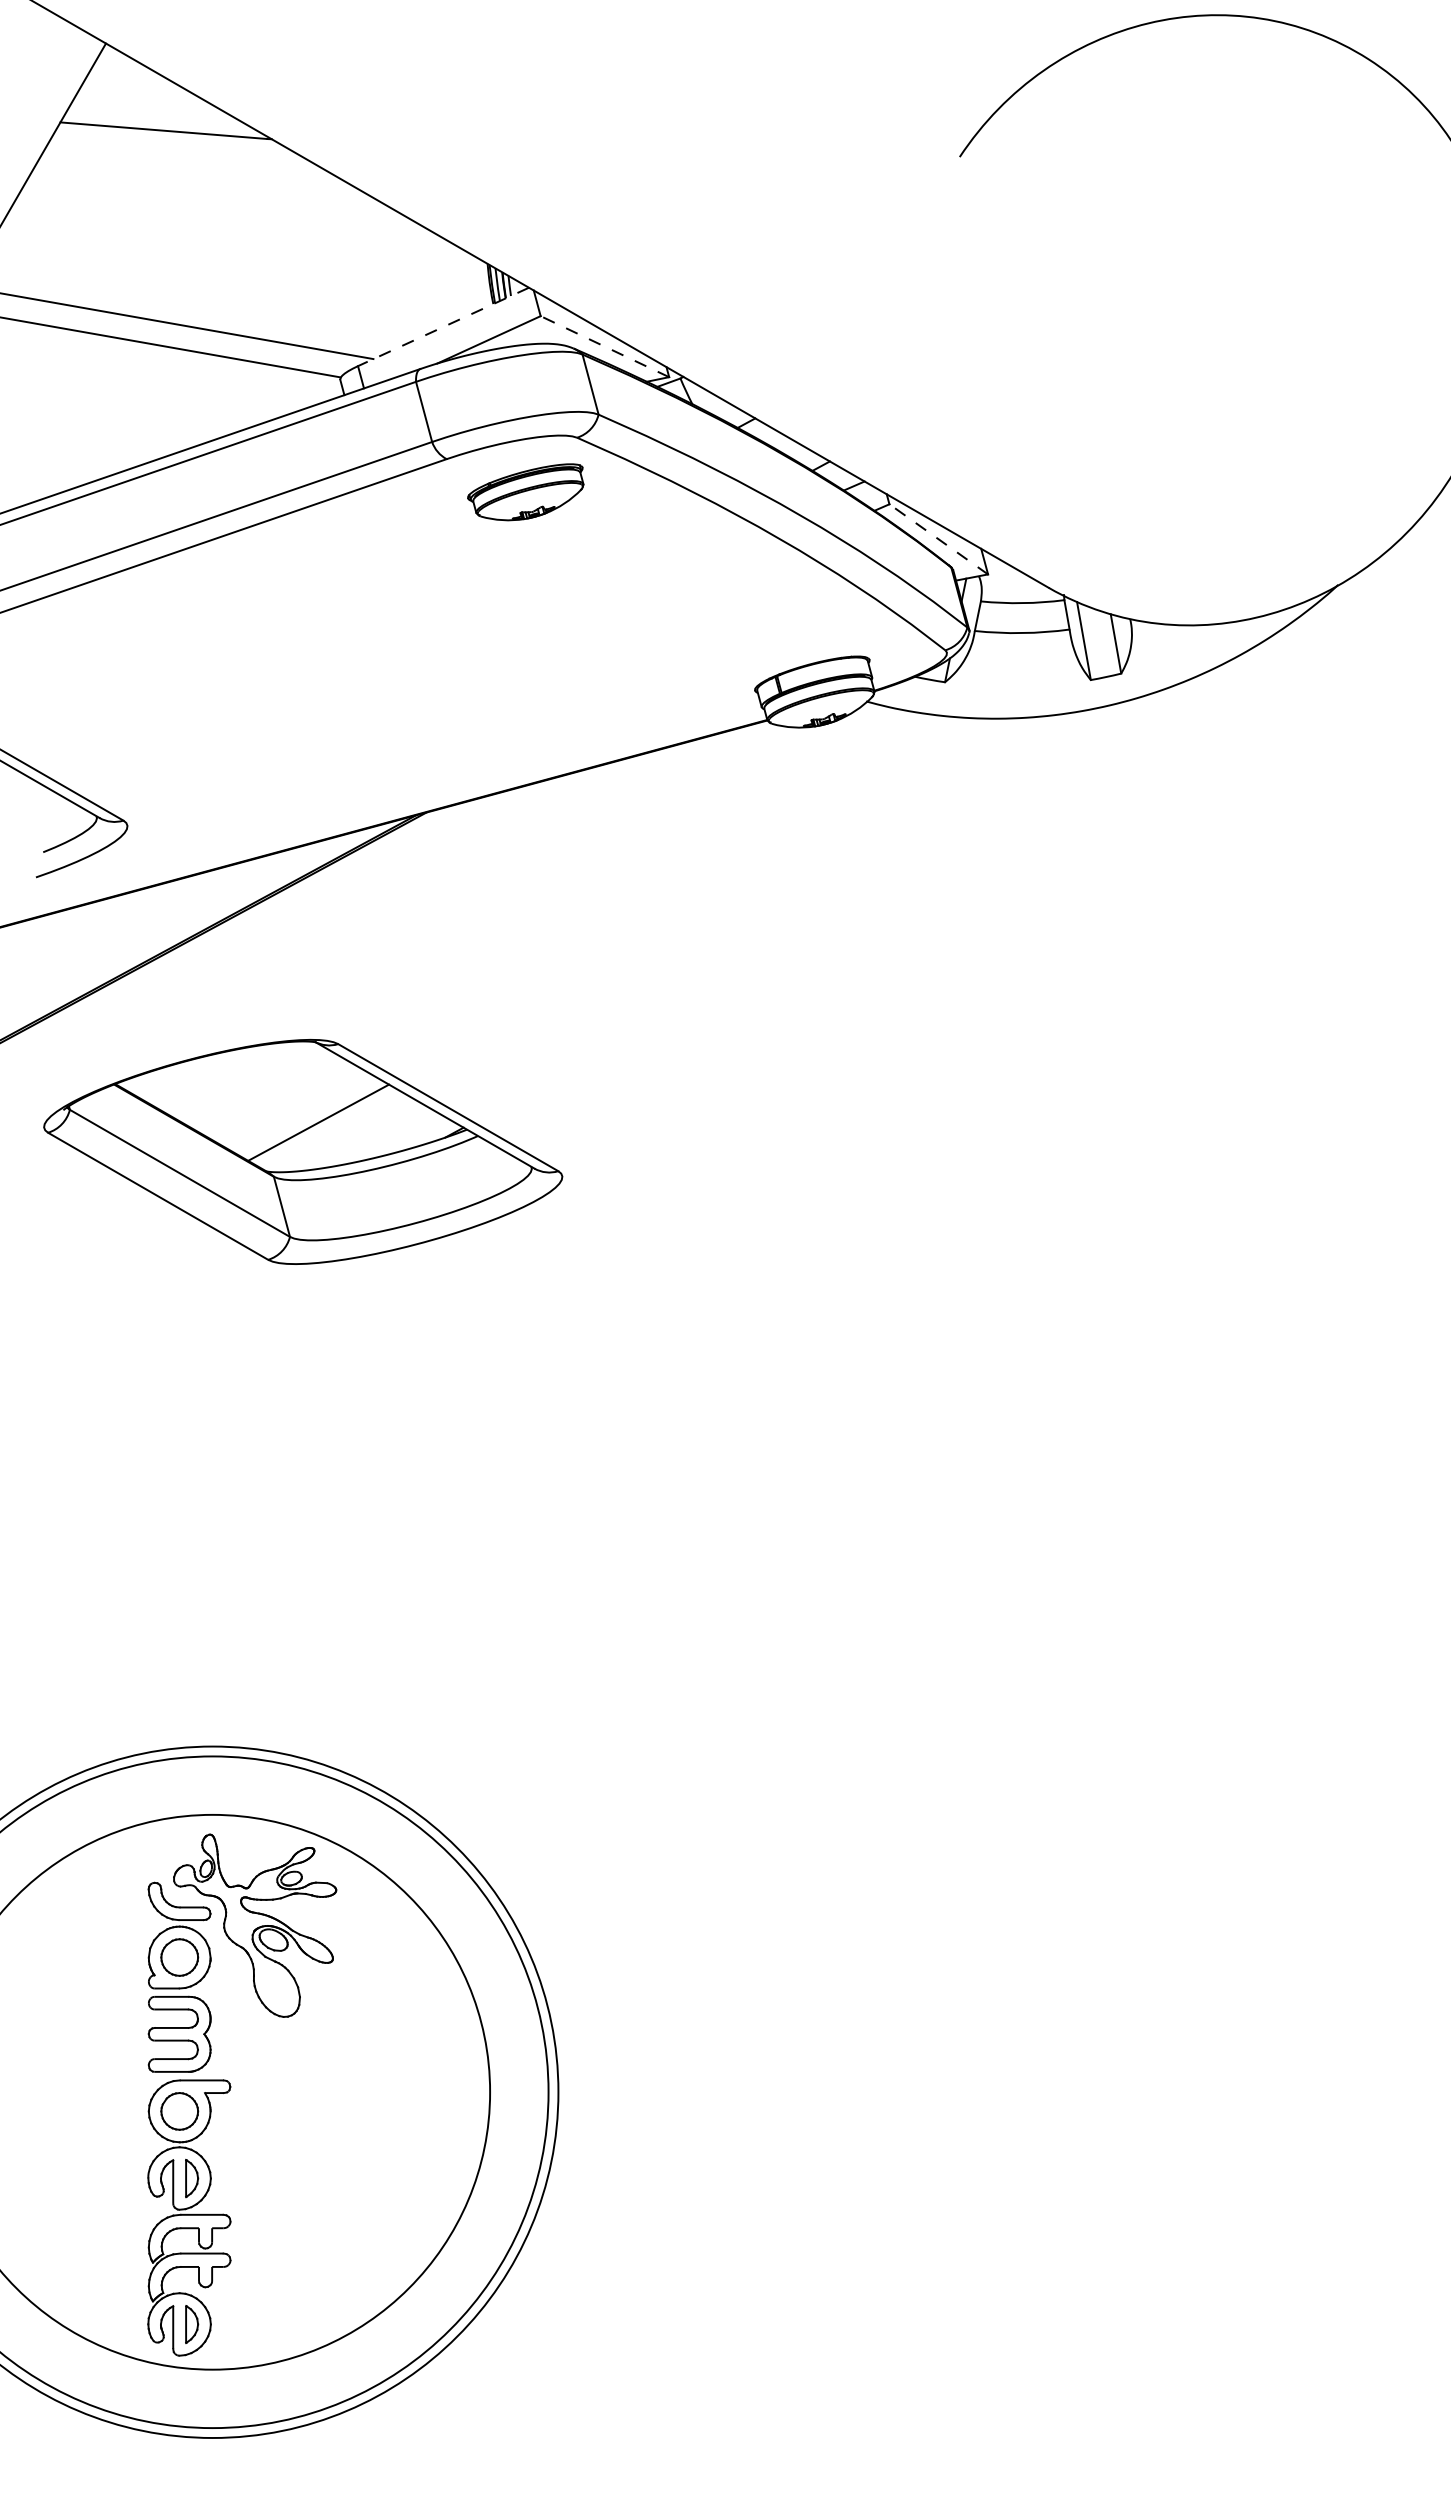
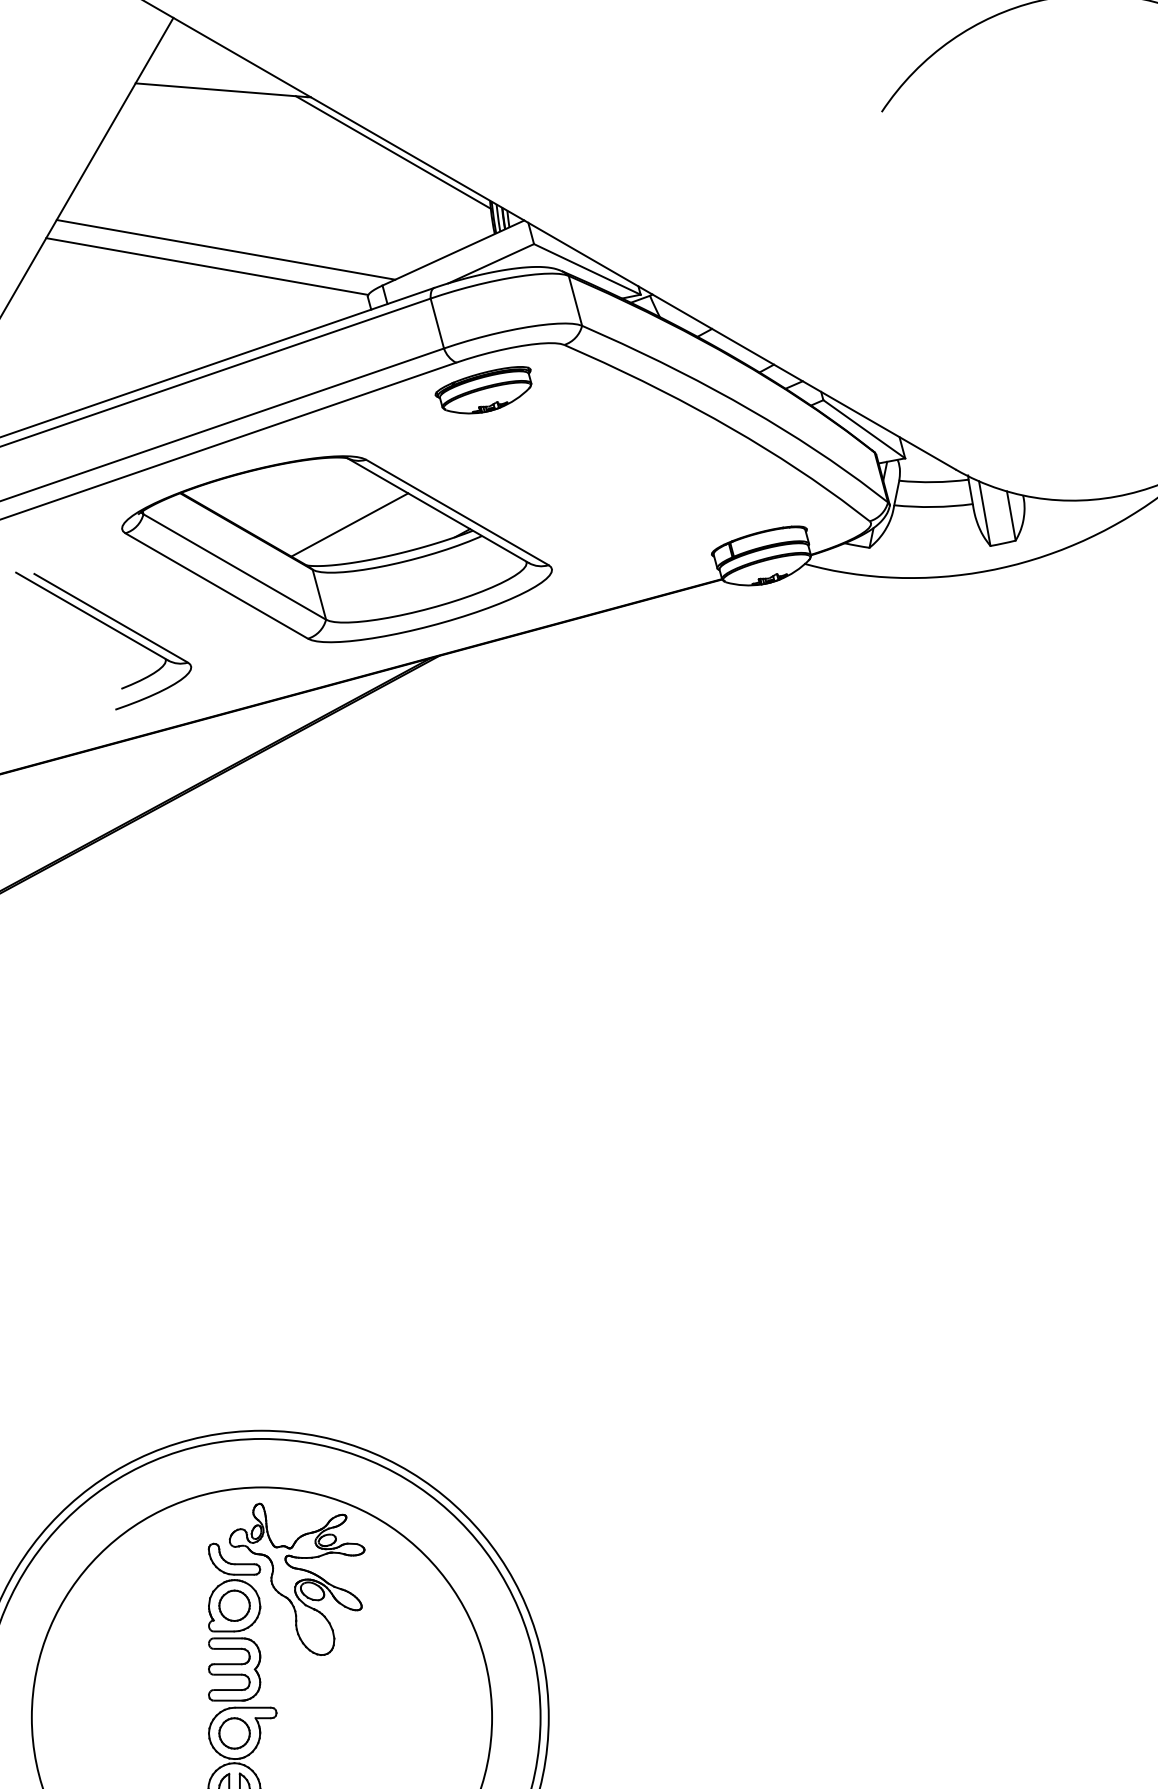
line: (370, 205) -> (392, 152), added
line: (443, 327) -> (453, 253), dashed -> solid
line: (604, 346) -> (586, 269), dashed -> solid
part: (525, 492) -> (483, 390), moved
line: (938, 539) -> (864, 429), dashed -> solid
part: (303, 1151) -> (337, 548), moved

